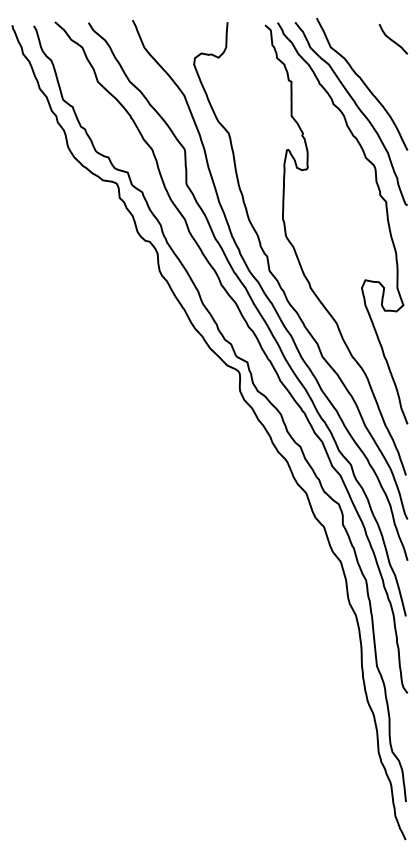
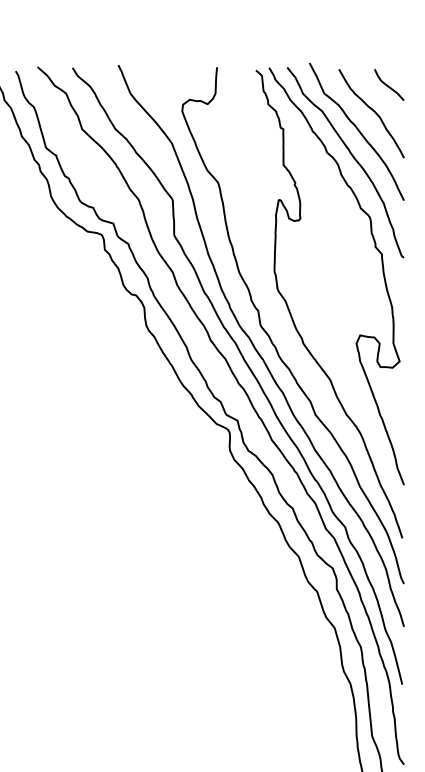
curve: (377, 64) -> (372, 111), added

